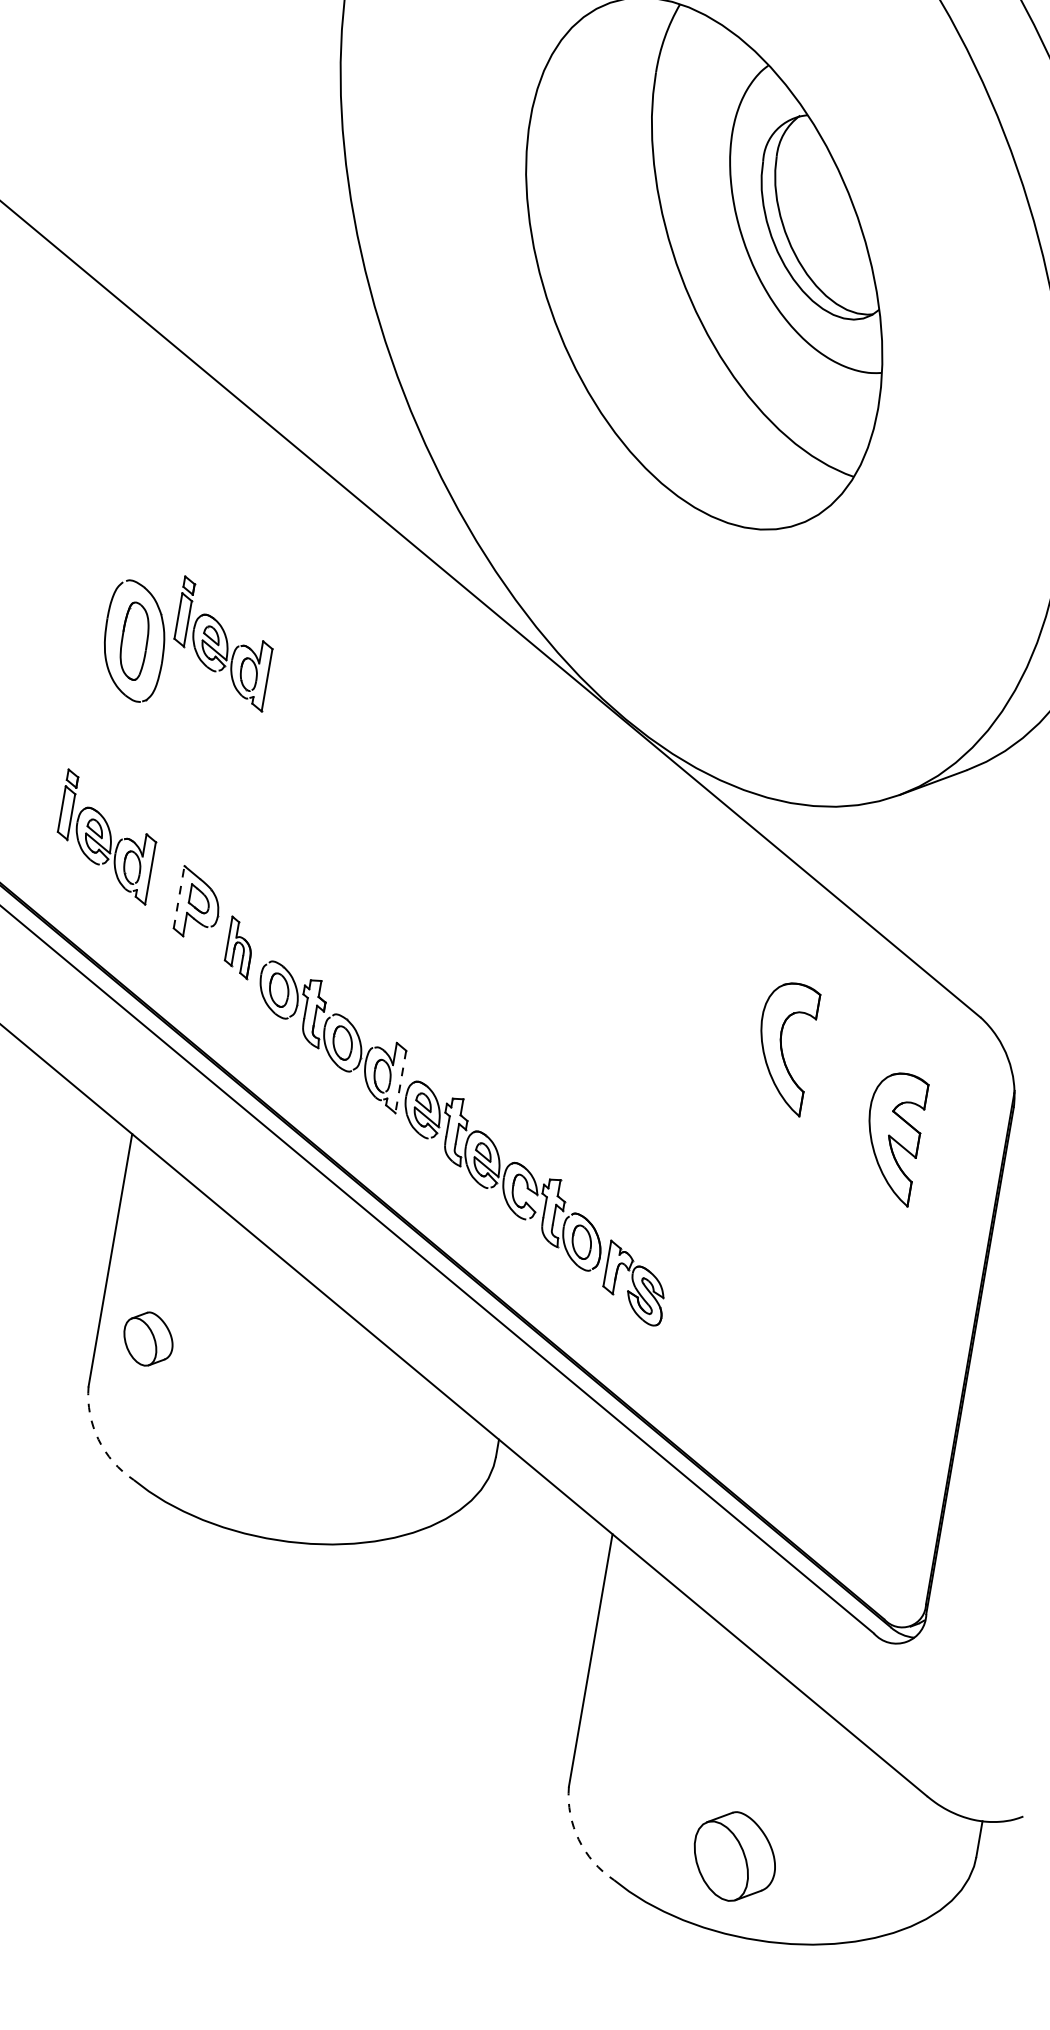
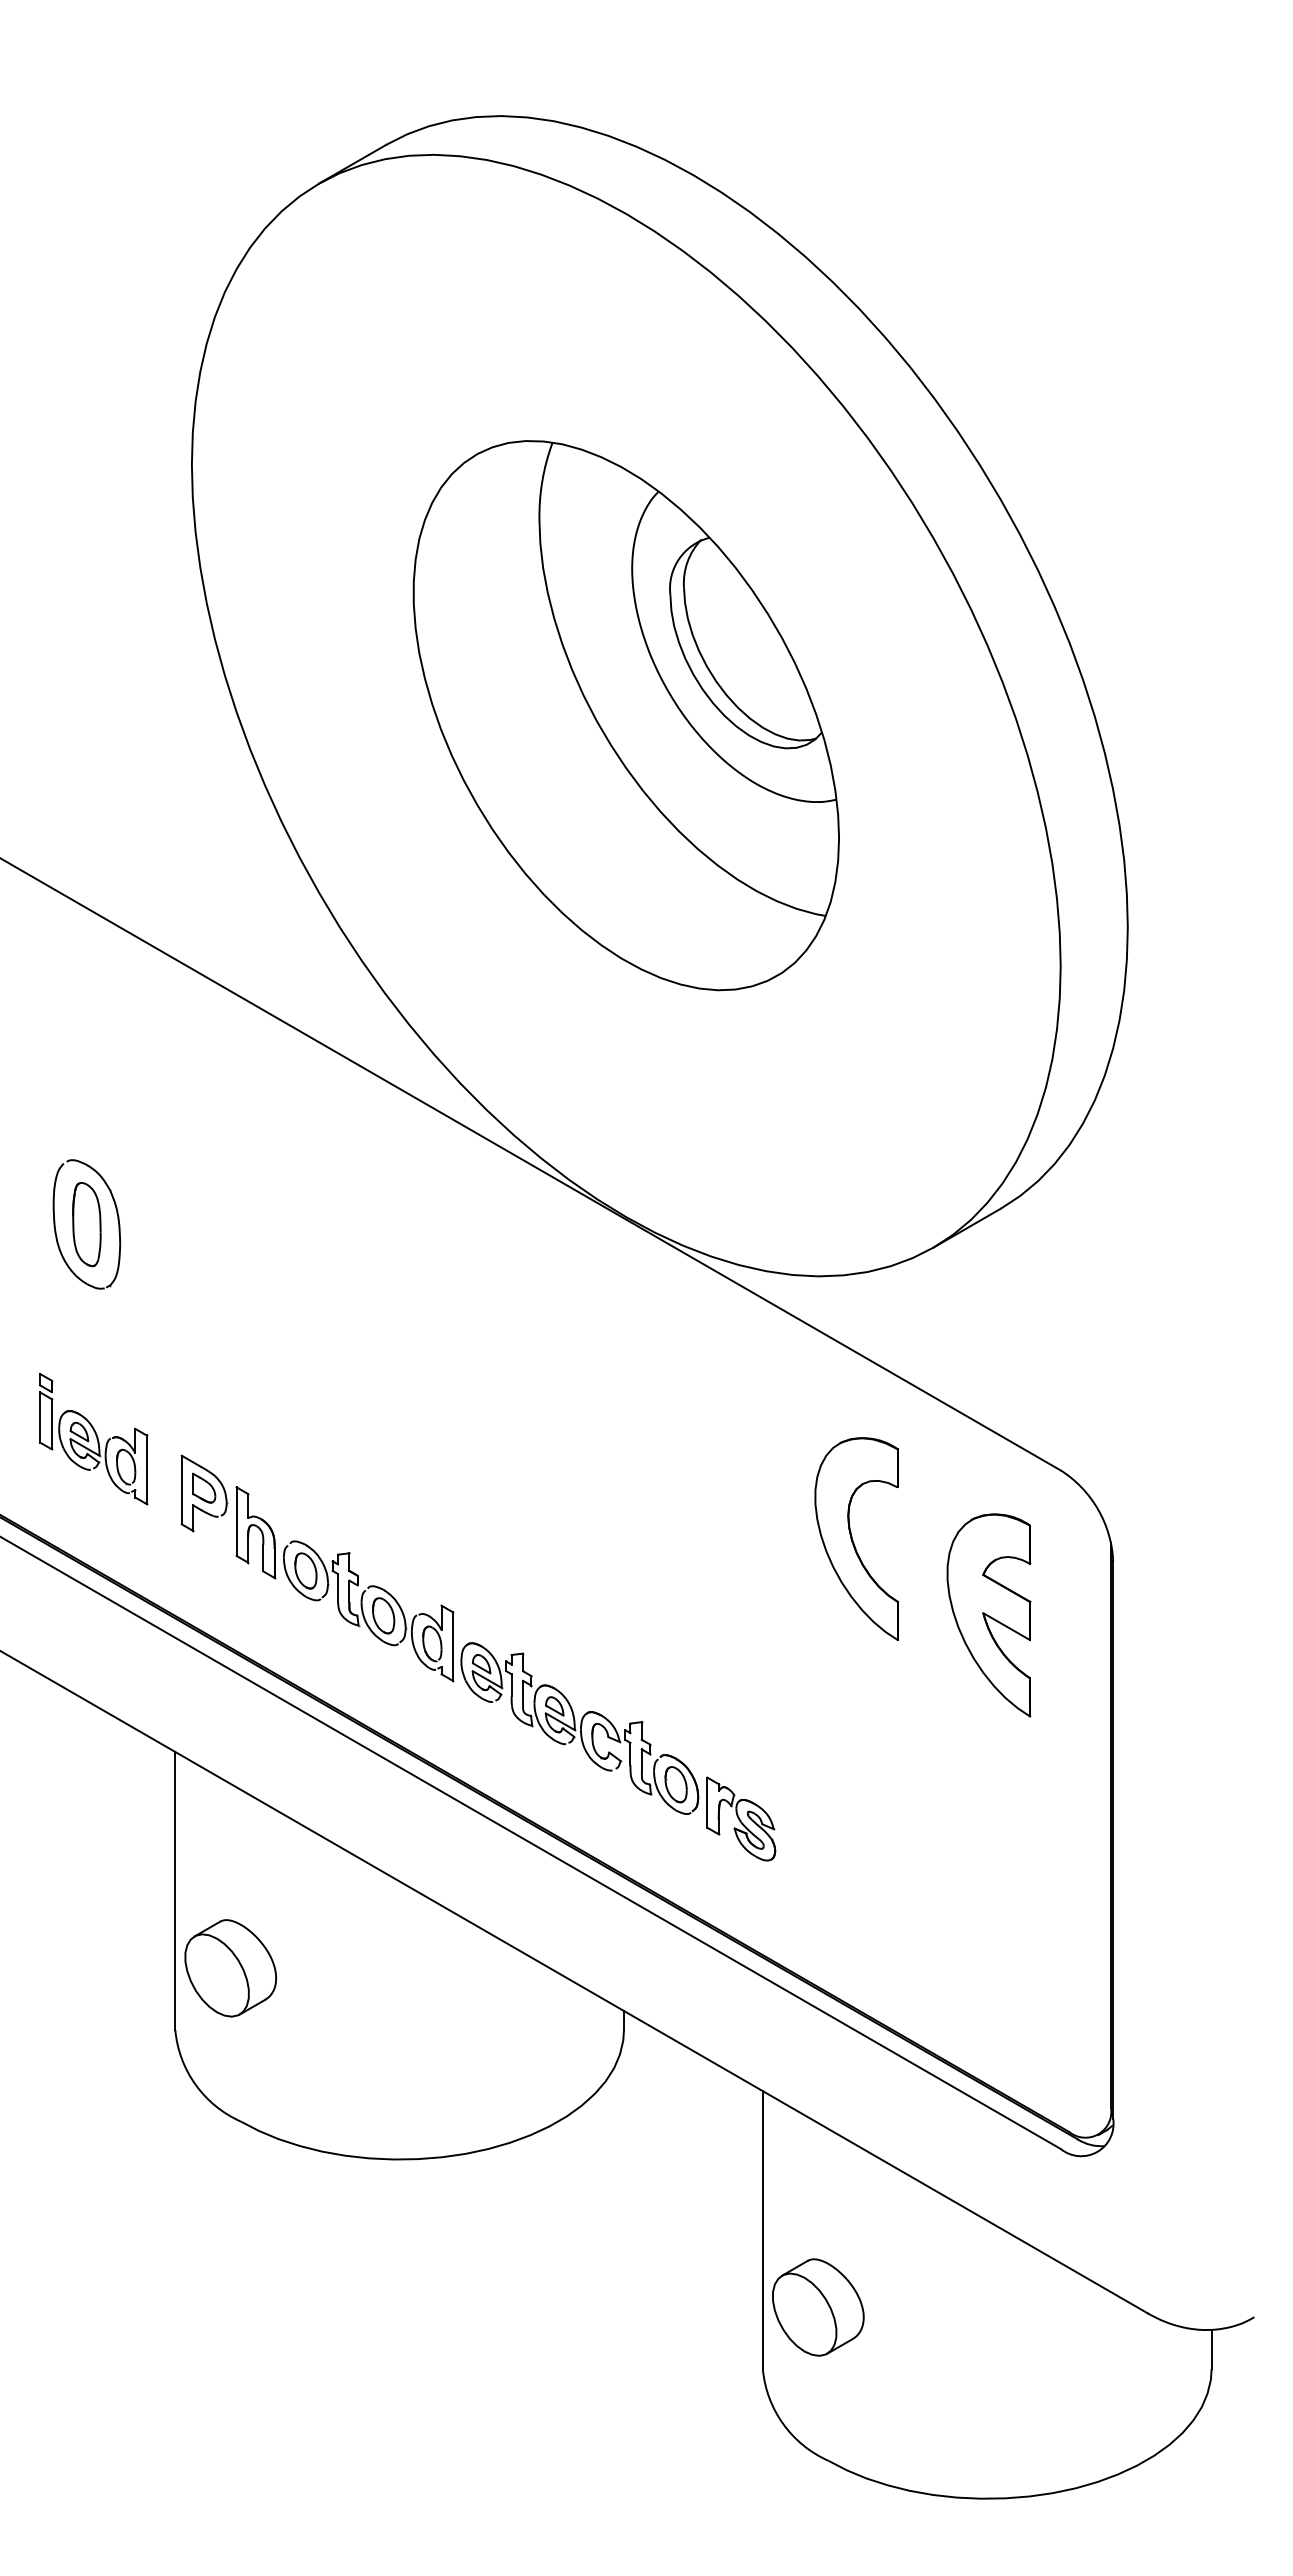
part: (223, 644) -> (182, 1211), removed
line: (178, 896) -> (181, 1489), dashed -> solid
part: (239, 947) -> (255, 1532), size x1.43
part: (784, 1047) -> (856, 1538), size x1.43
line: (400, 1082) -> (452, 1647), dashed -> solid
part: (892, 1137) -> (988, 1615), size x1.43
part: (148, 1339) -> (230, 1968), size x1.67
arc: (98, 1439) -> (195, 2084), dashed -> solid
arc: (578, 1840) -> (783, 2424), dashed -> solid
part: (735, 1856) -> (818, 2307), moved

